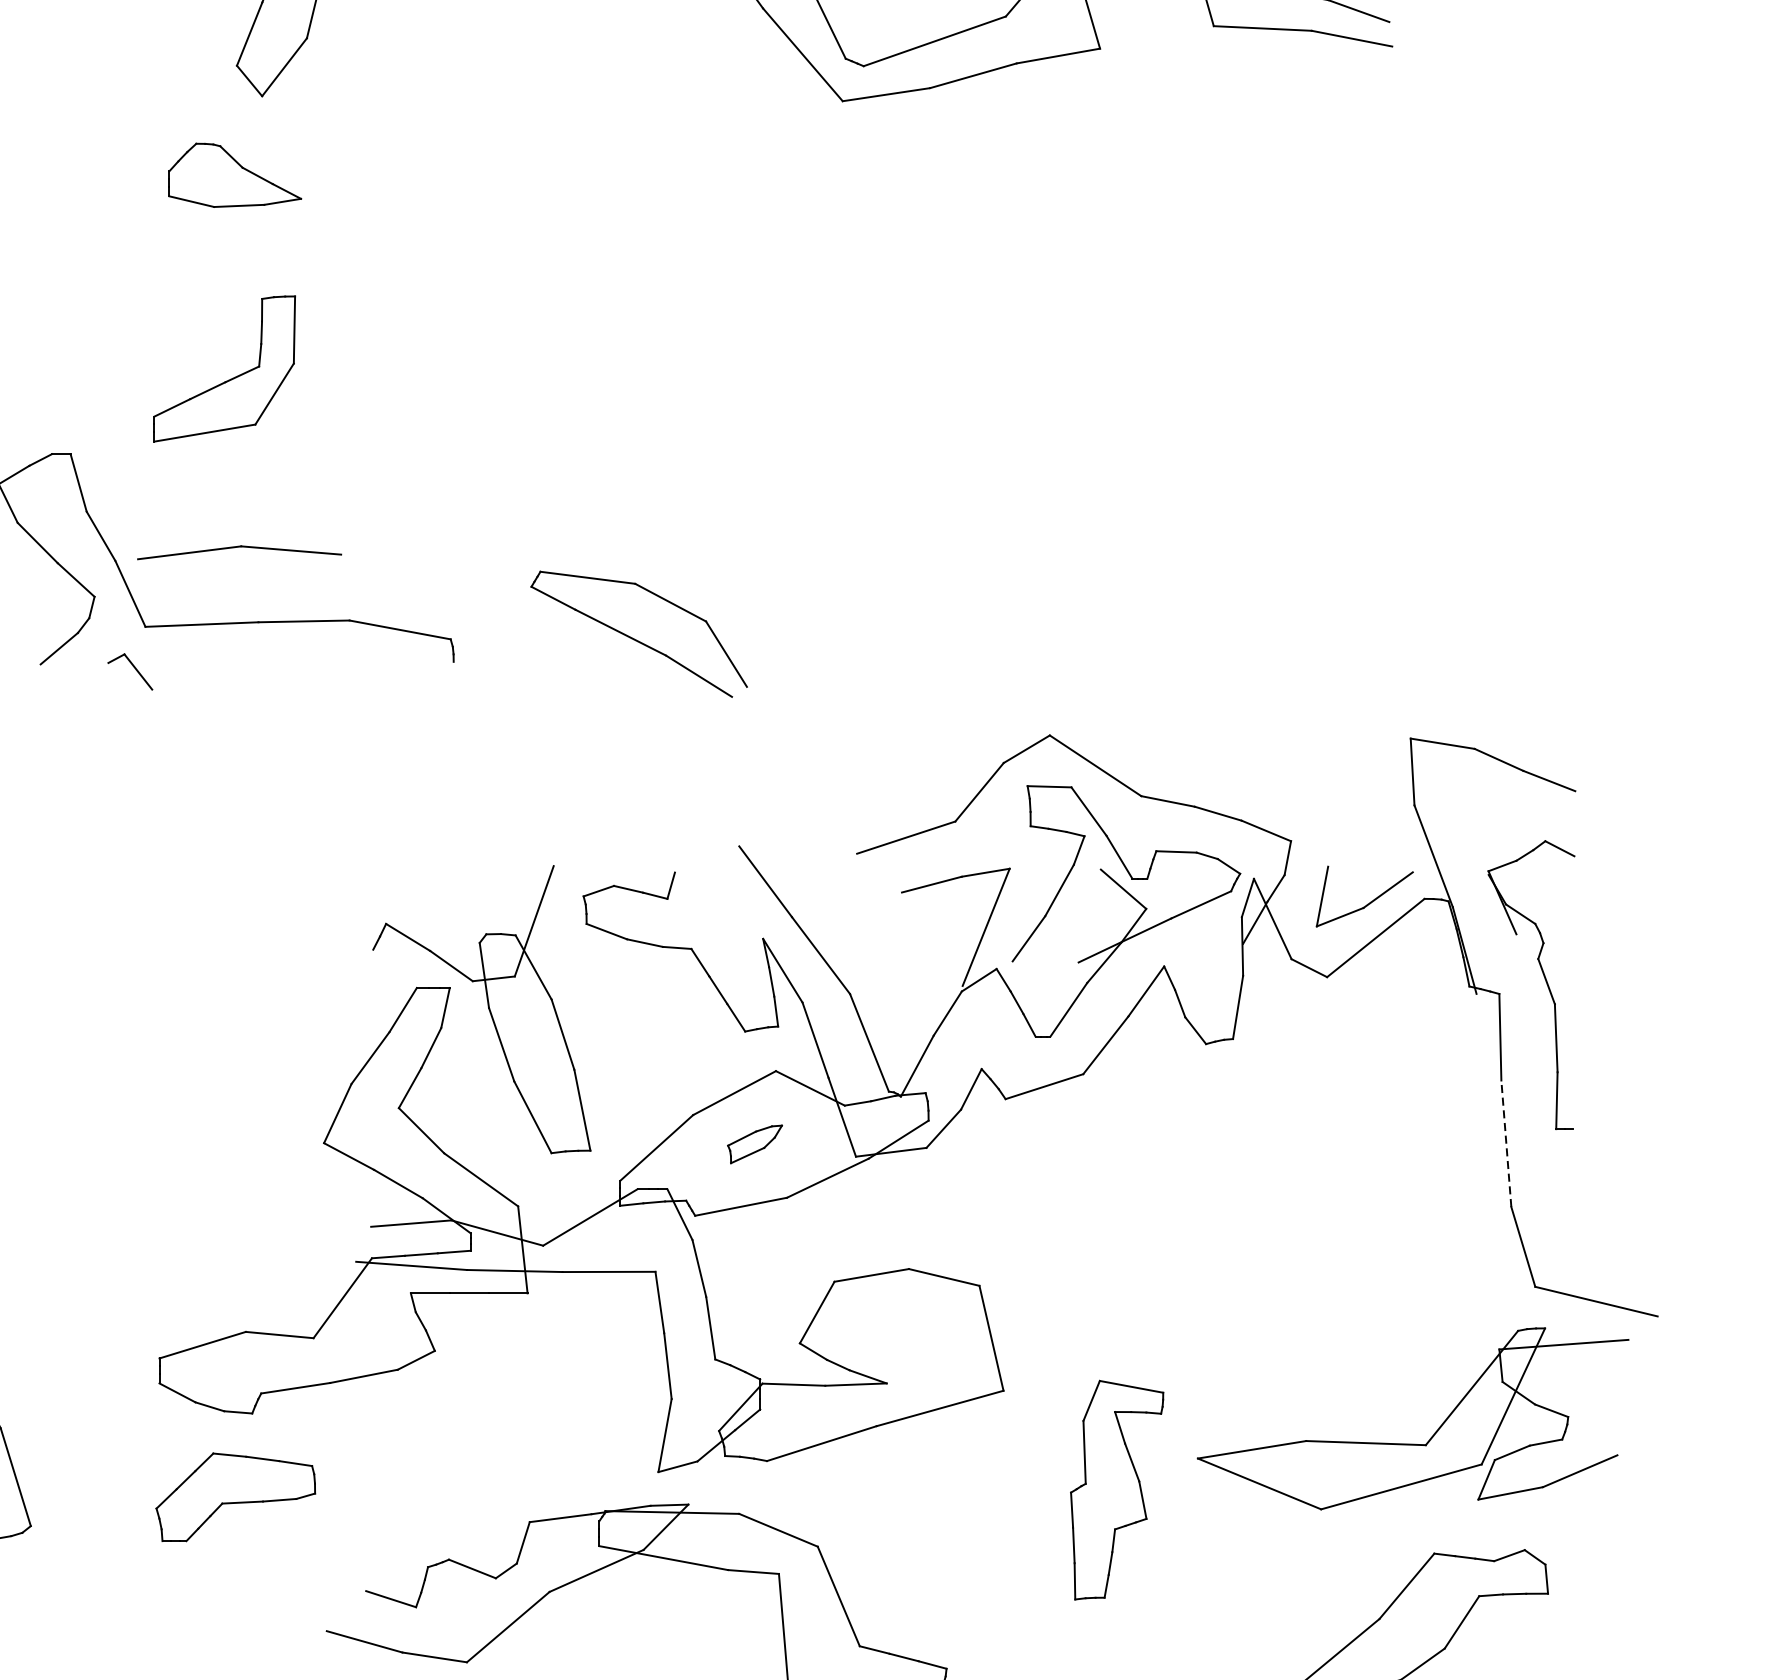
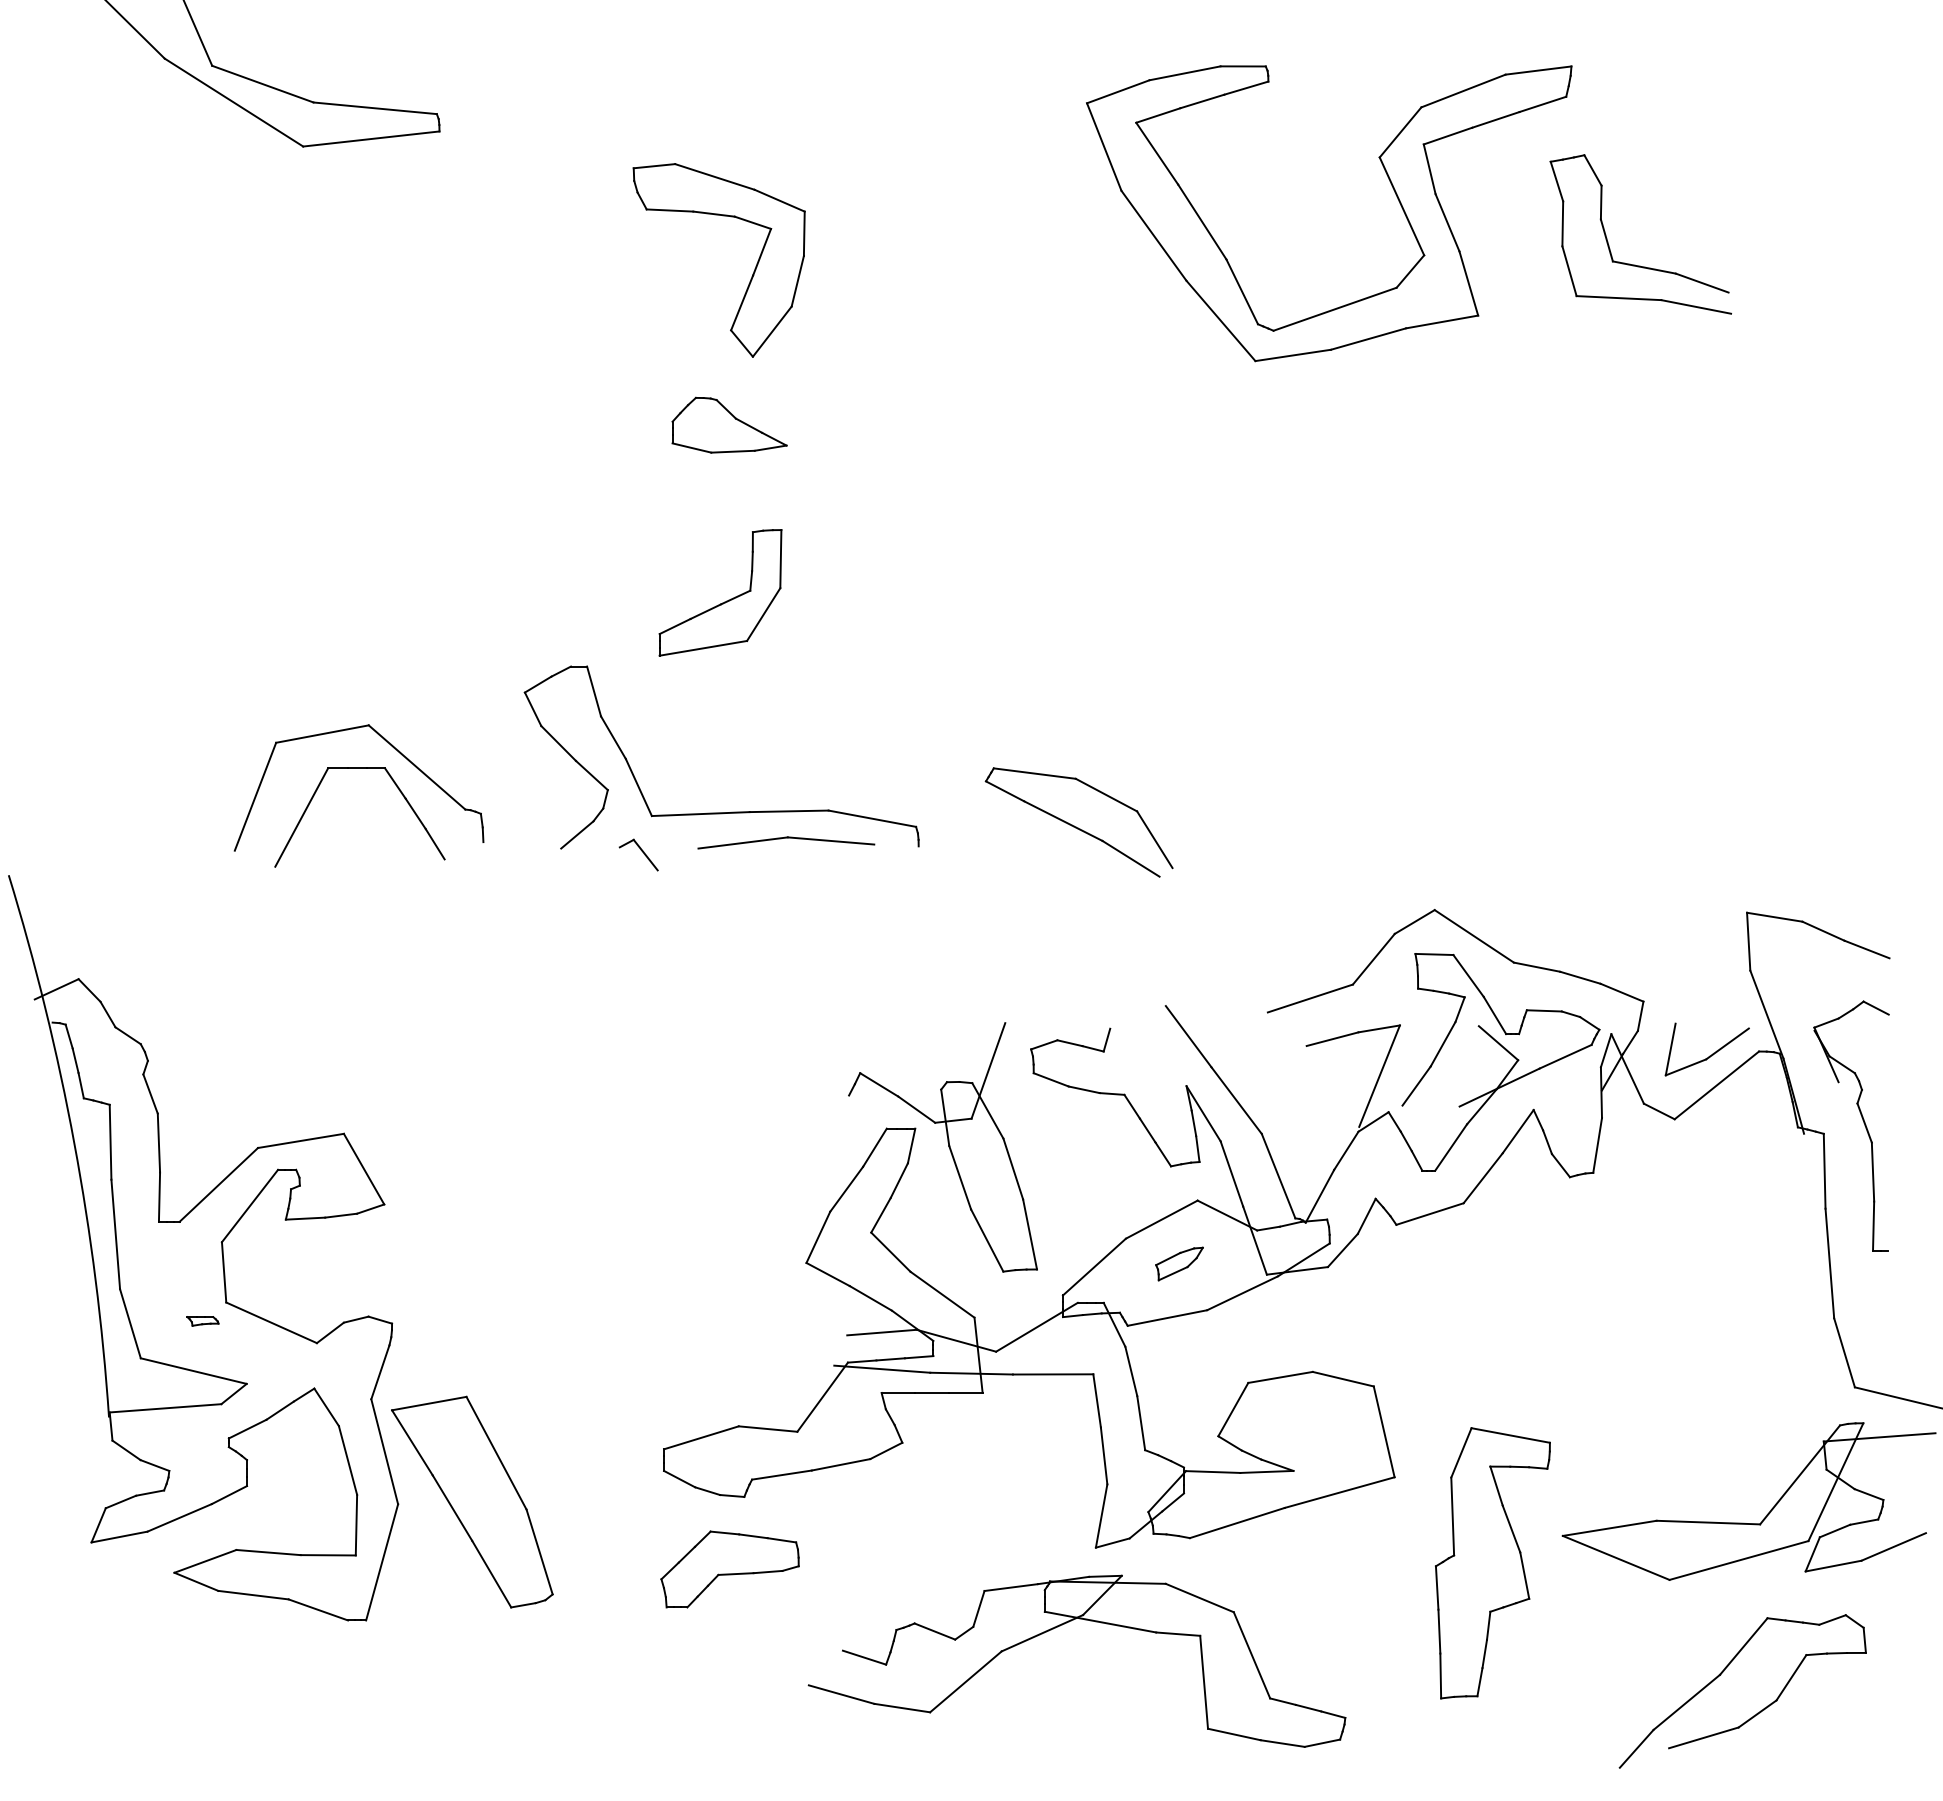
part: (239, 552) -> (786, 842), moved
line: (1505, 1143) -> (1829, 1263), dashed -> solid
part: (1116, 1490) -> (1492, 1563), size x1.43

